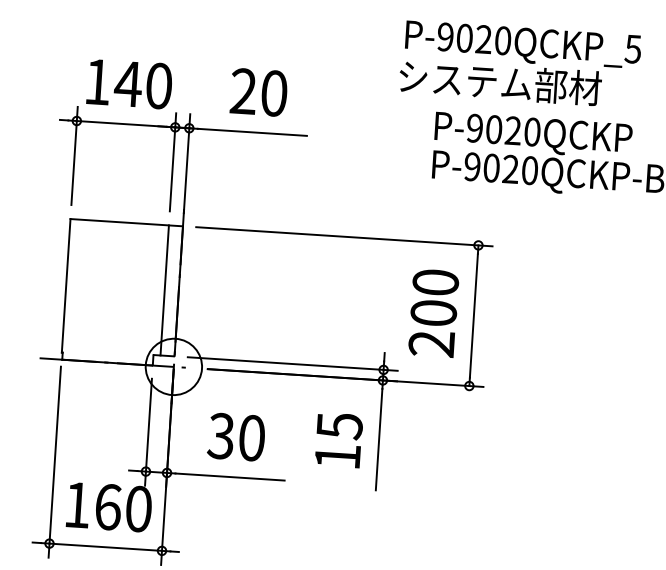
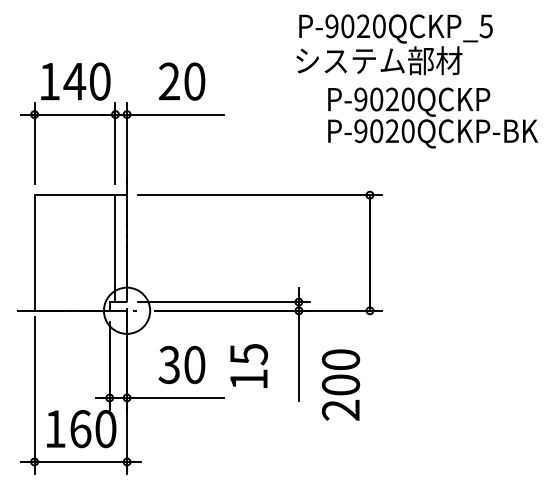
text: (434, 312) -> (341, 384), moved
text: (338, 439) -> (248, 365), moved

